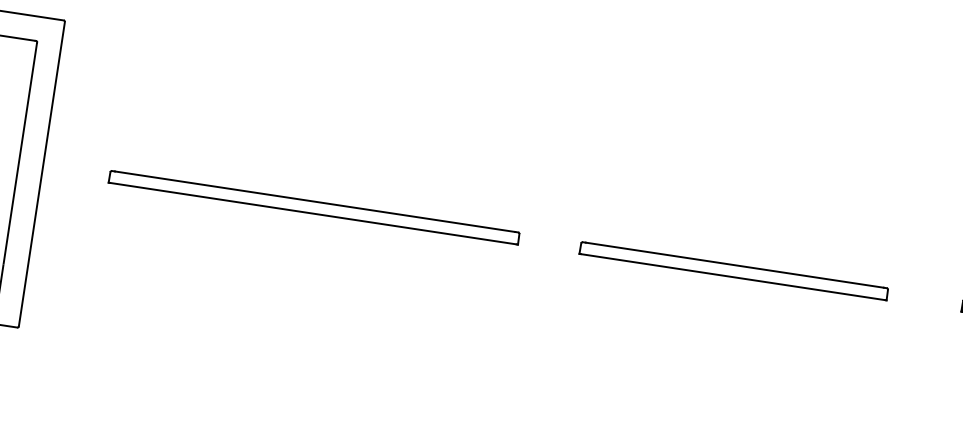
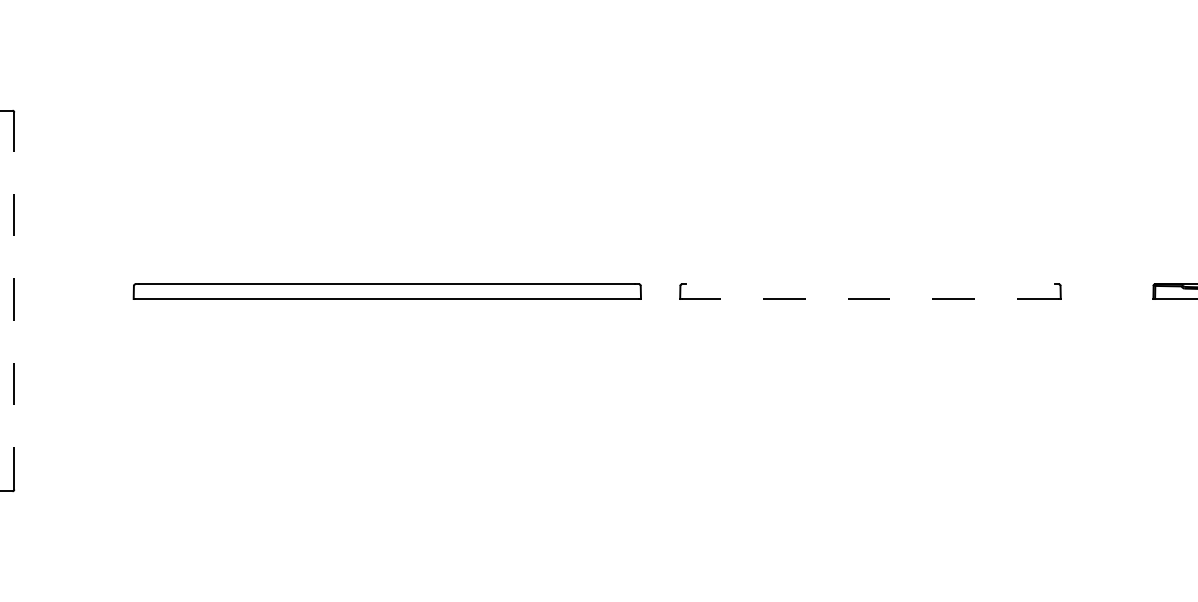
line: (42, 174) -> (14, 301), solid -> dashed
part: (313, 207) -> (386, 291), moved
line: (734, 265) -> (870, 284), removed
line: (732, 277) -> (870, 299), solid -> dashed

